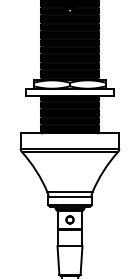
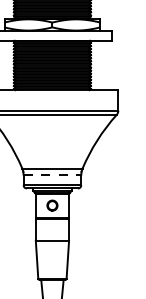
line: (70, 196) -> (53, 174), solid -> dashed

